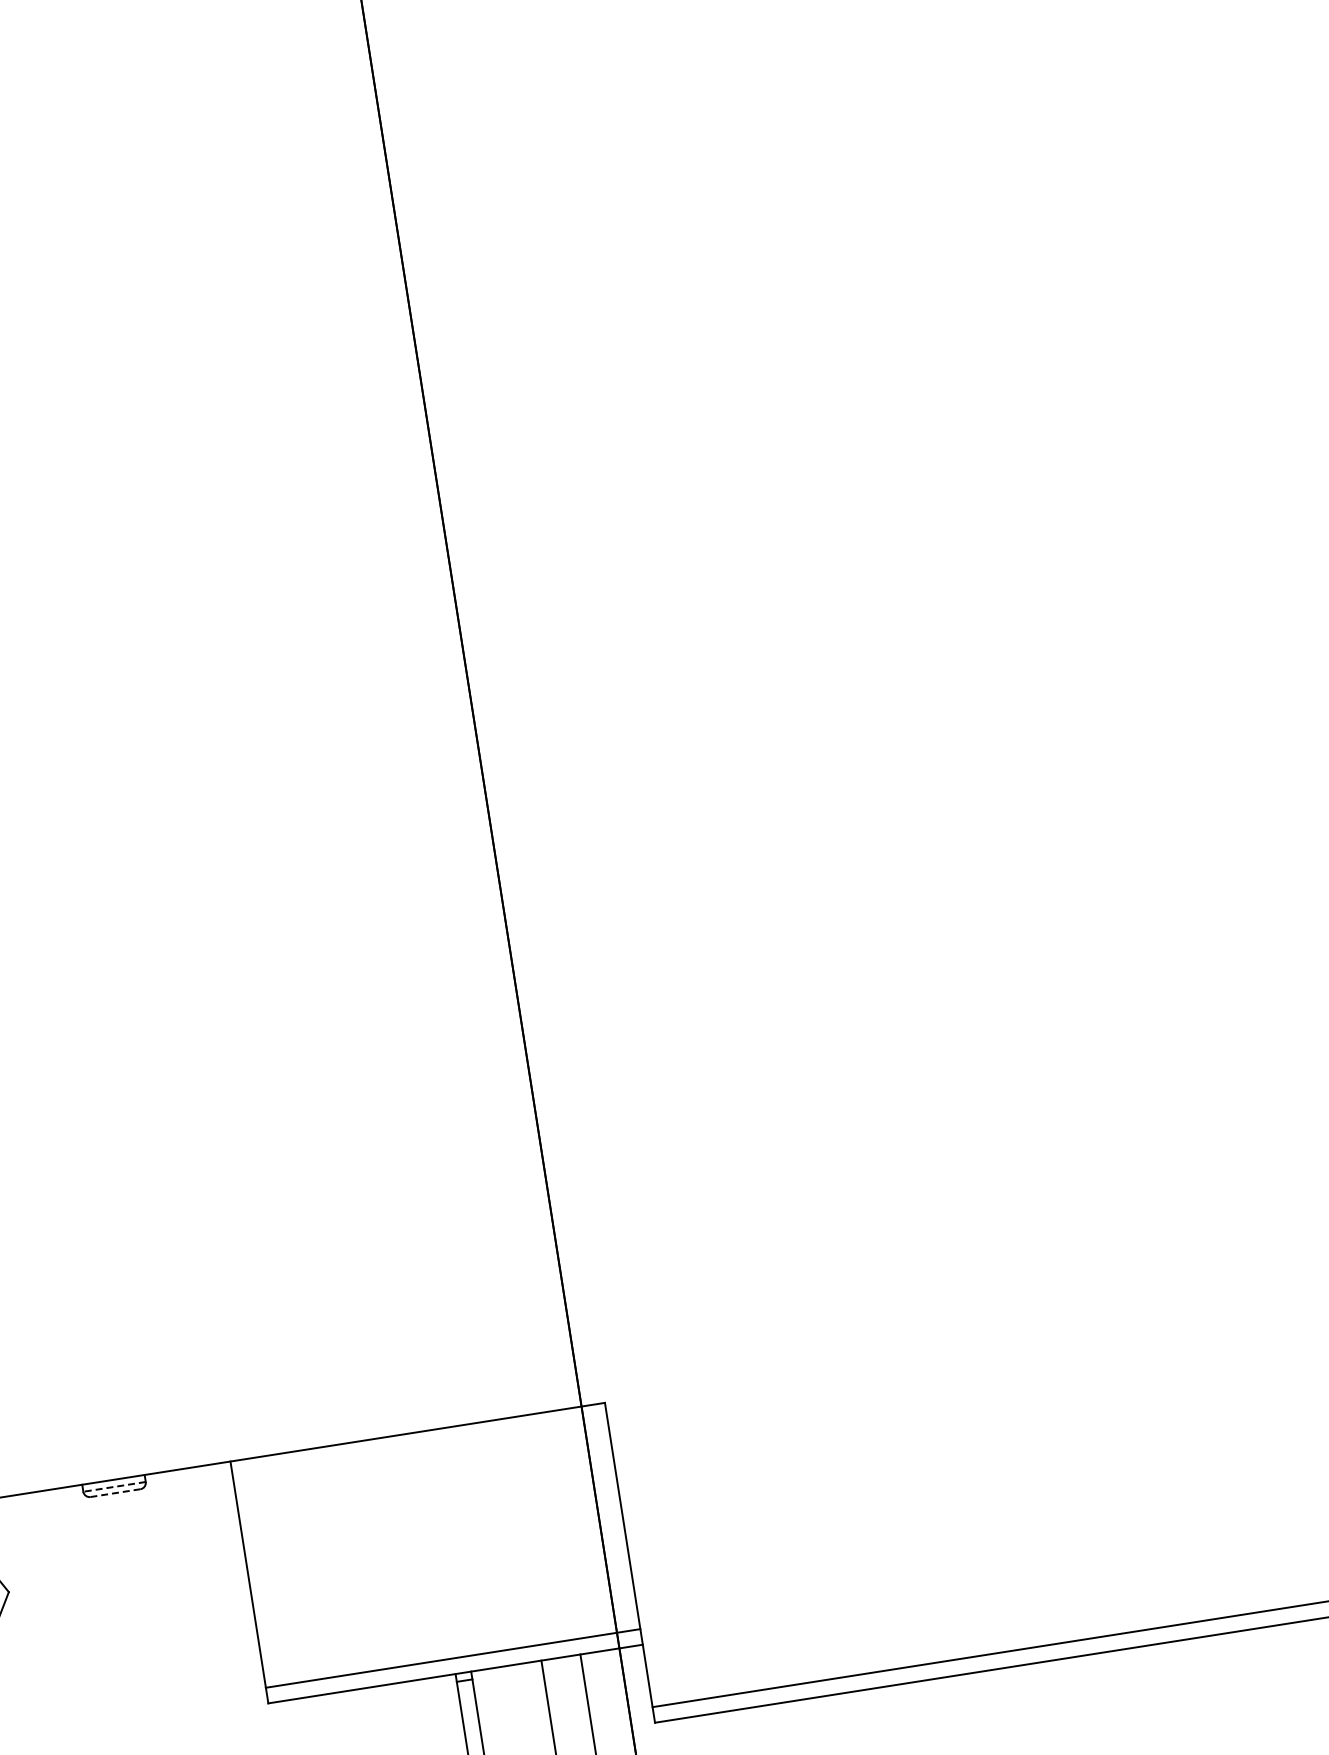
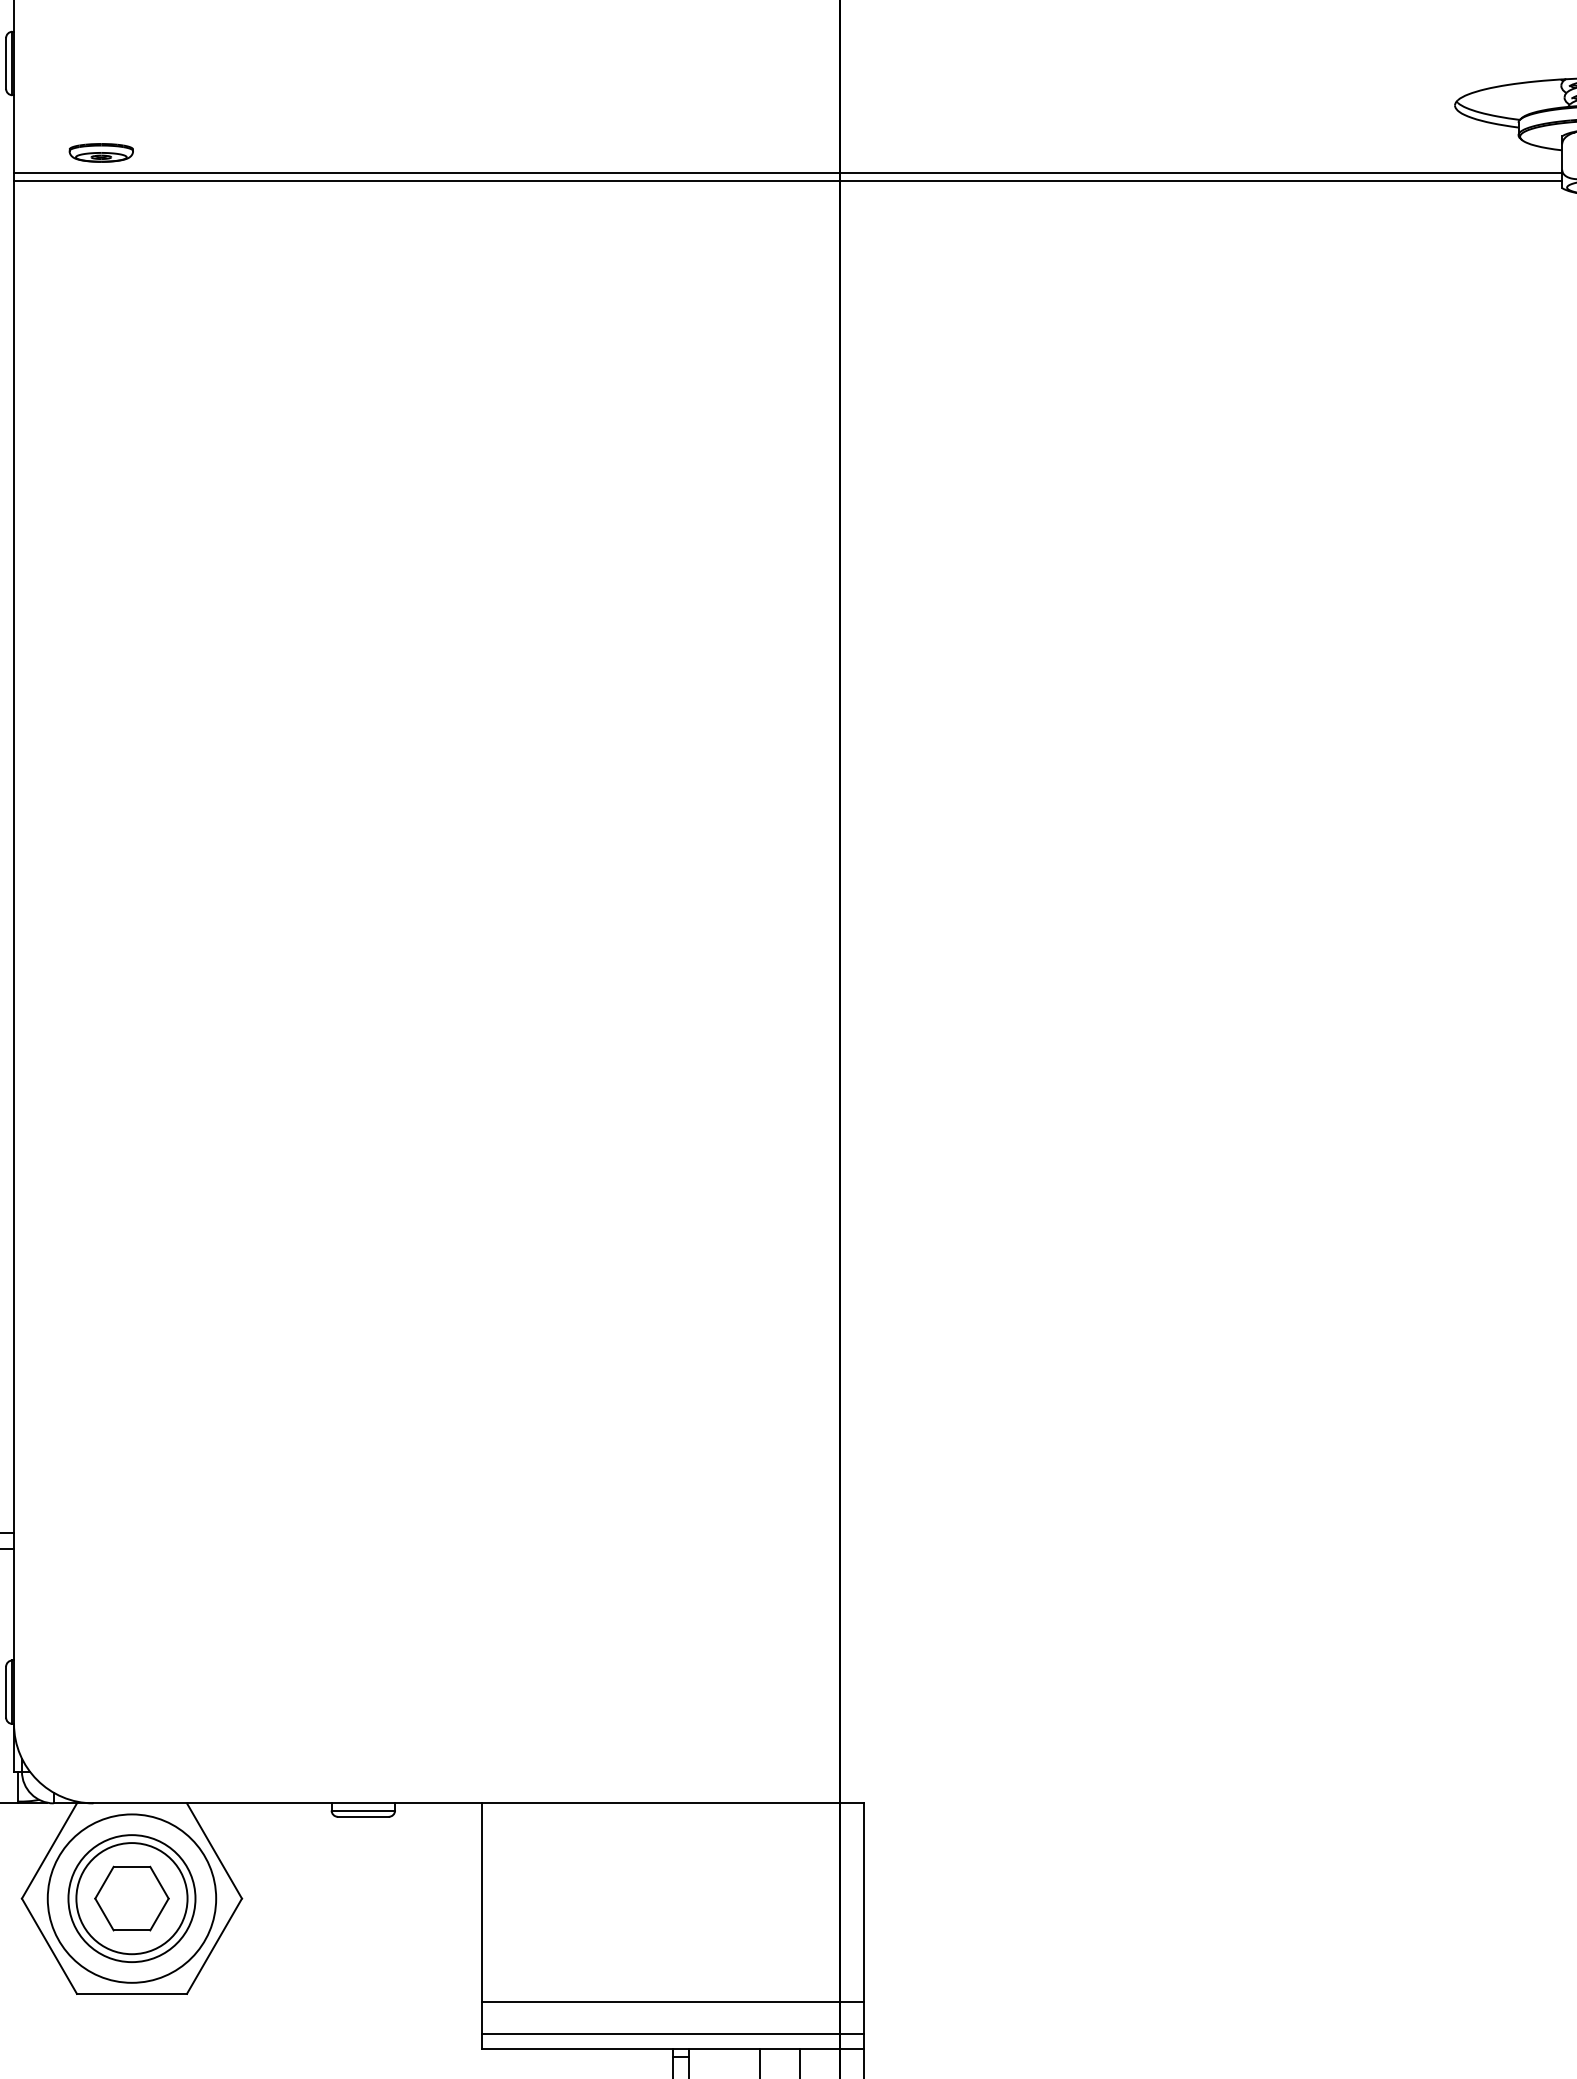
line: (114, 1486) -> (363, 1810), dashed -> solid
line: (114, 1492) -> (362, 1816), dashed -> solid
line: (447, 1626) -> (672, 2001), added

